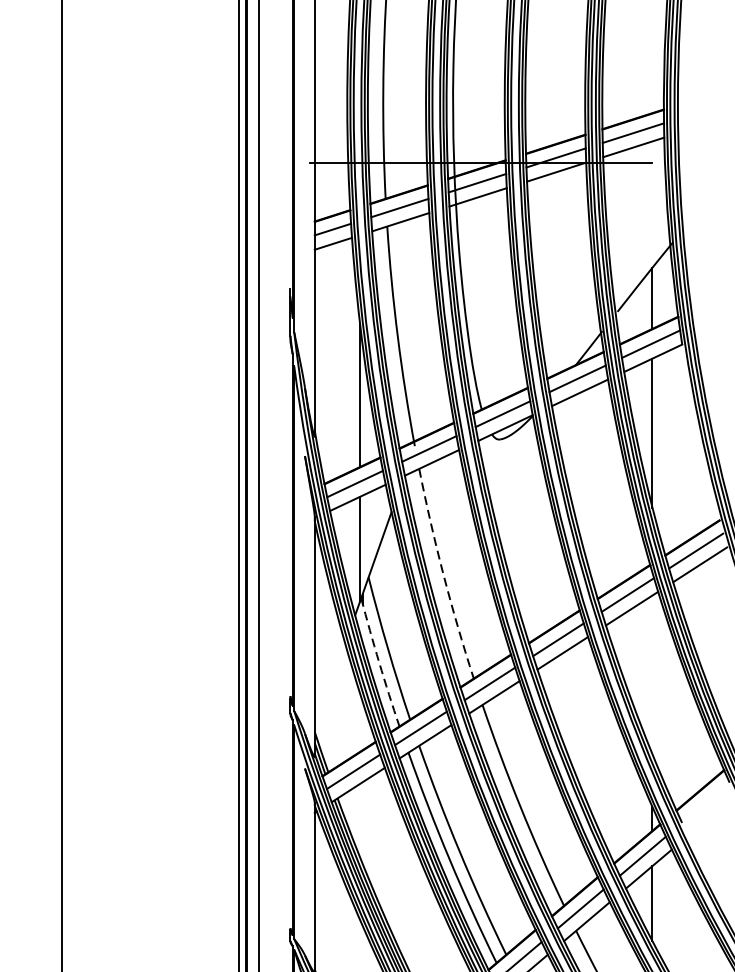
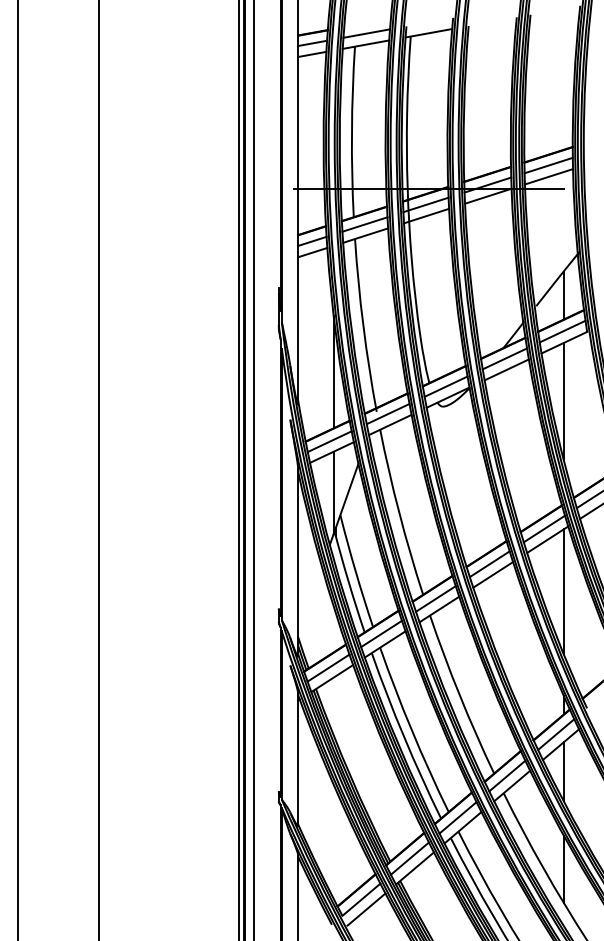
arc: (443, 574) -> (399, 512), dashed -> solid
arc: (378, 663) -> (348, 582), dashed -> solid
line: (652, 674) -> (563, 591), added

